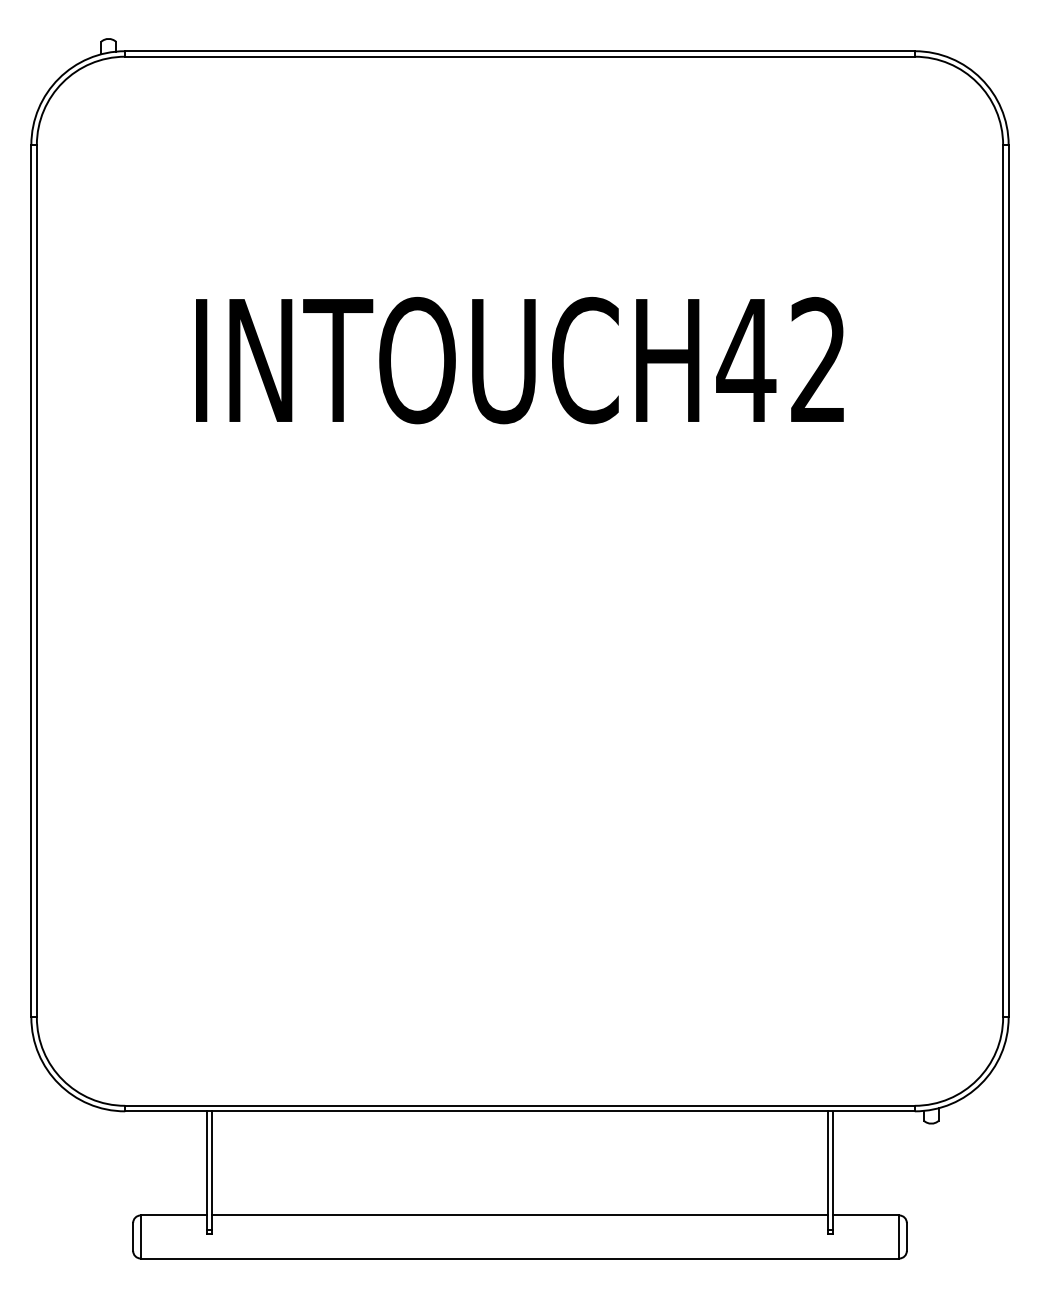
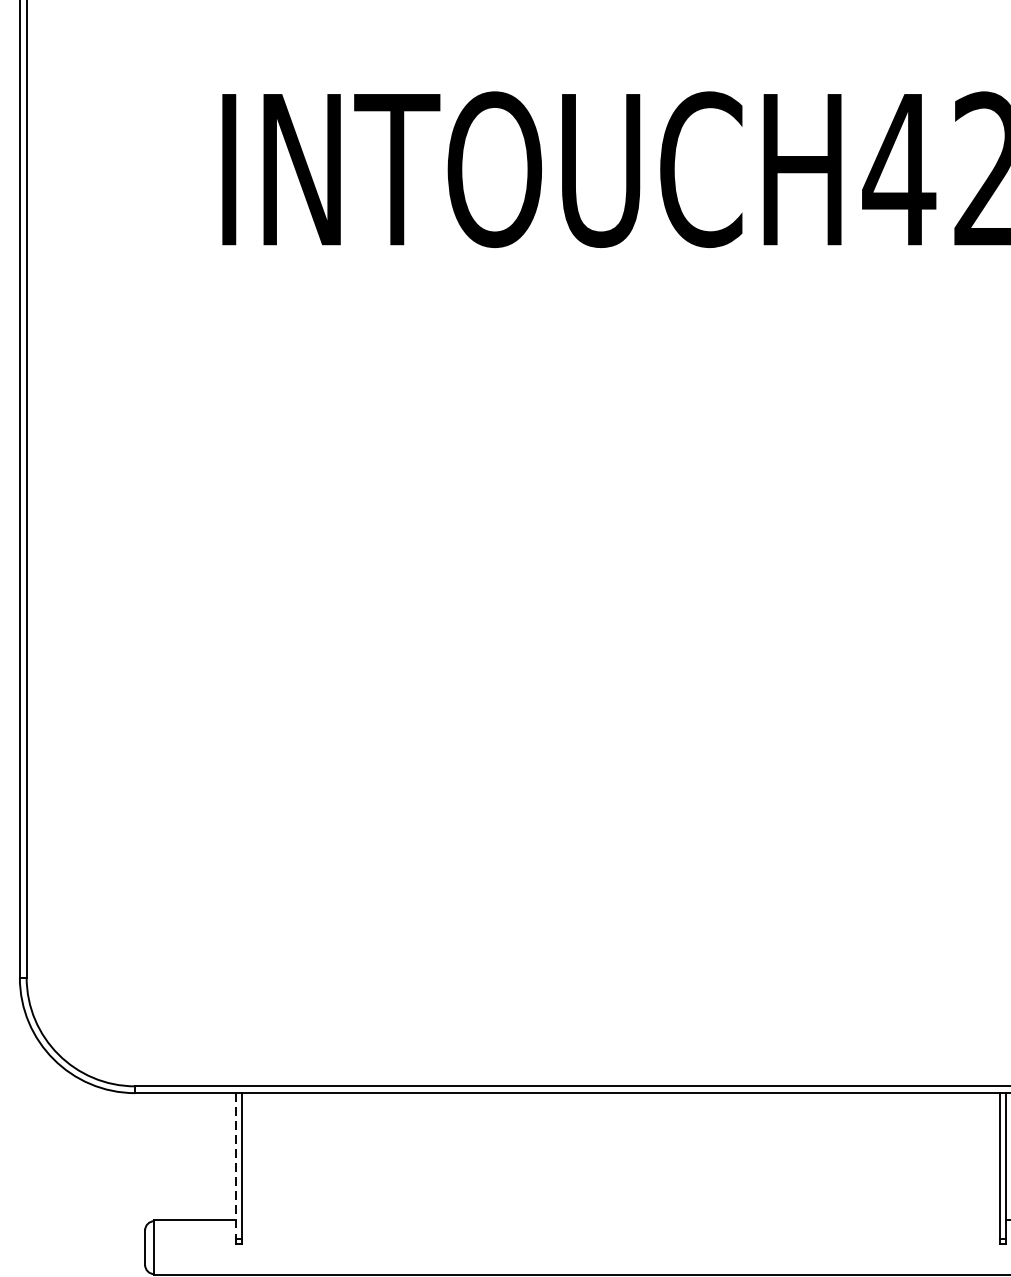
line: (206, 1171) -> (235, 1167), solid -> dashed
line: (519, 1214) -> (620, 1220), removed

